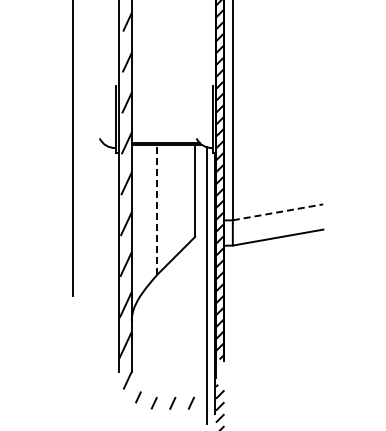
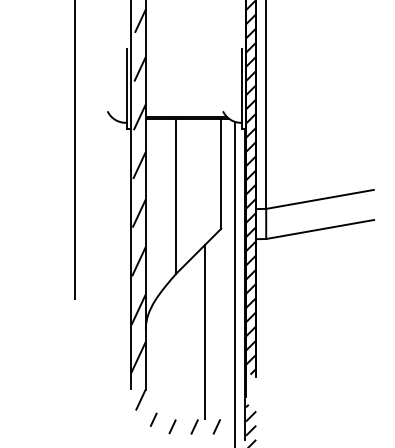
line: (157, 209) -> (176, 196), dashed -> solid
line: (278, 212) -> (320, 199), dashed -> solid
line: (181, 323) -> (205, 331), added

